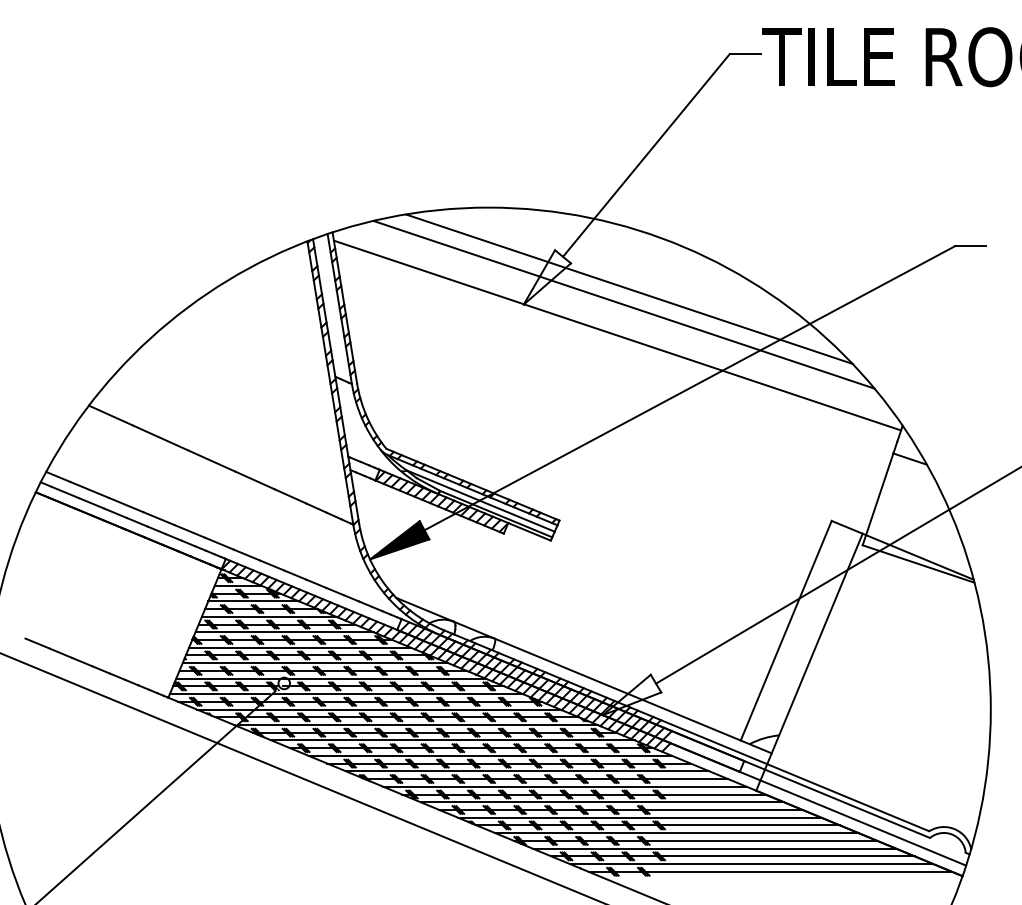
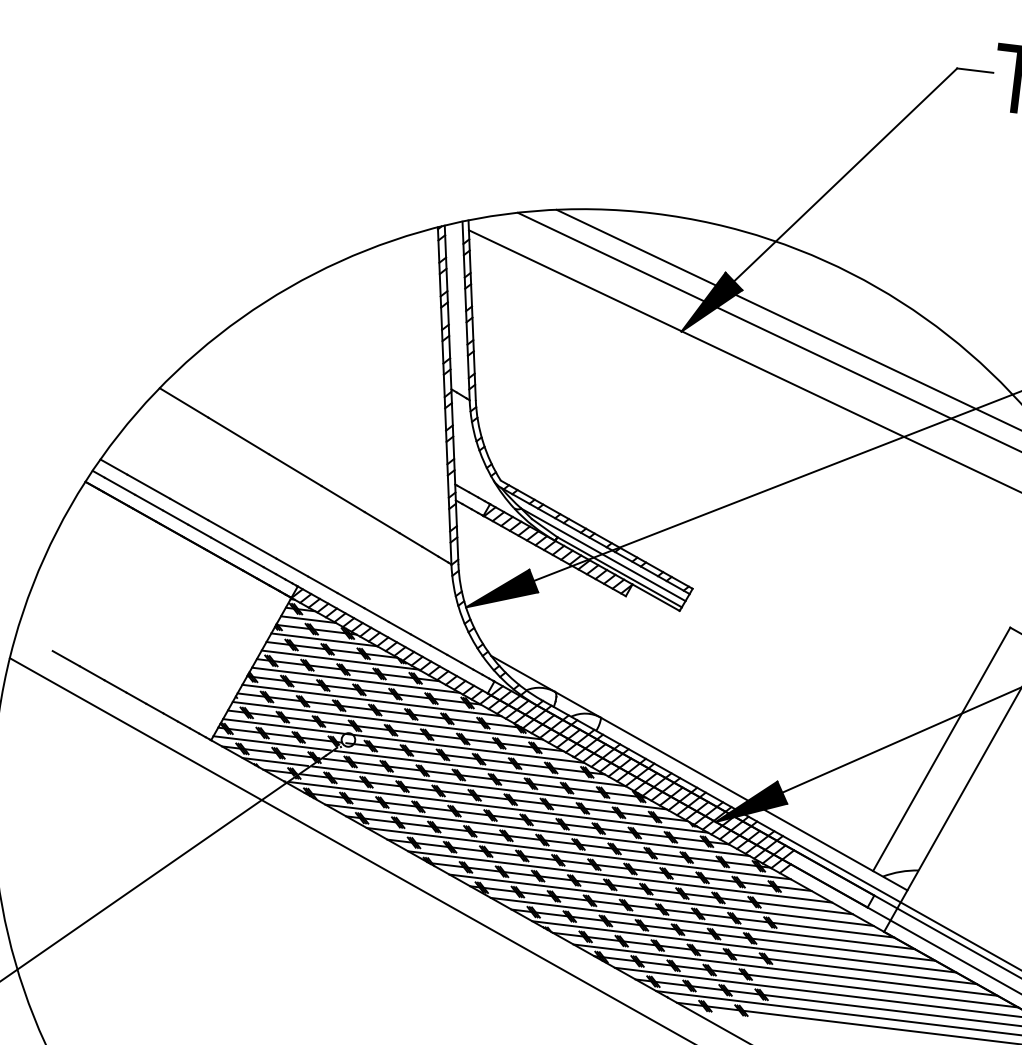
fill: (547, 277) -> (712, 303), added
fill: (631, 694) -> (752, 801), added

